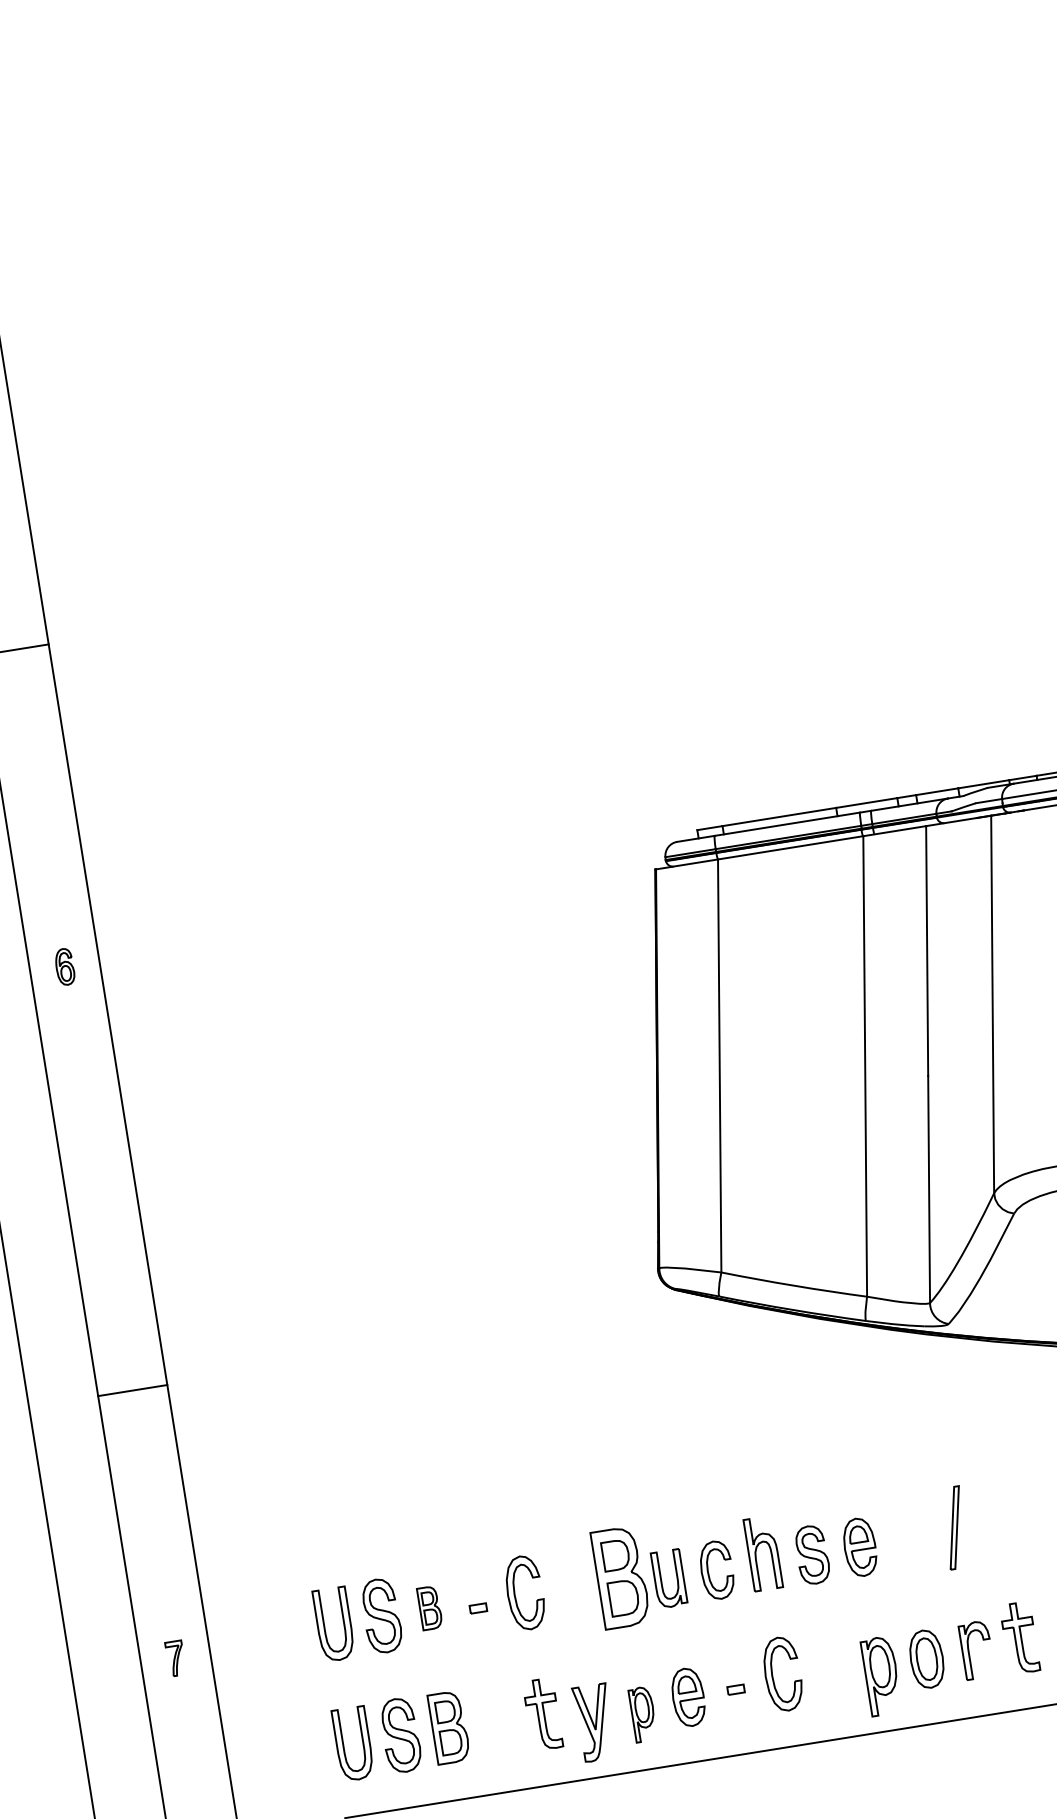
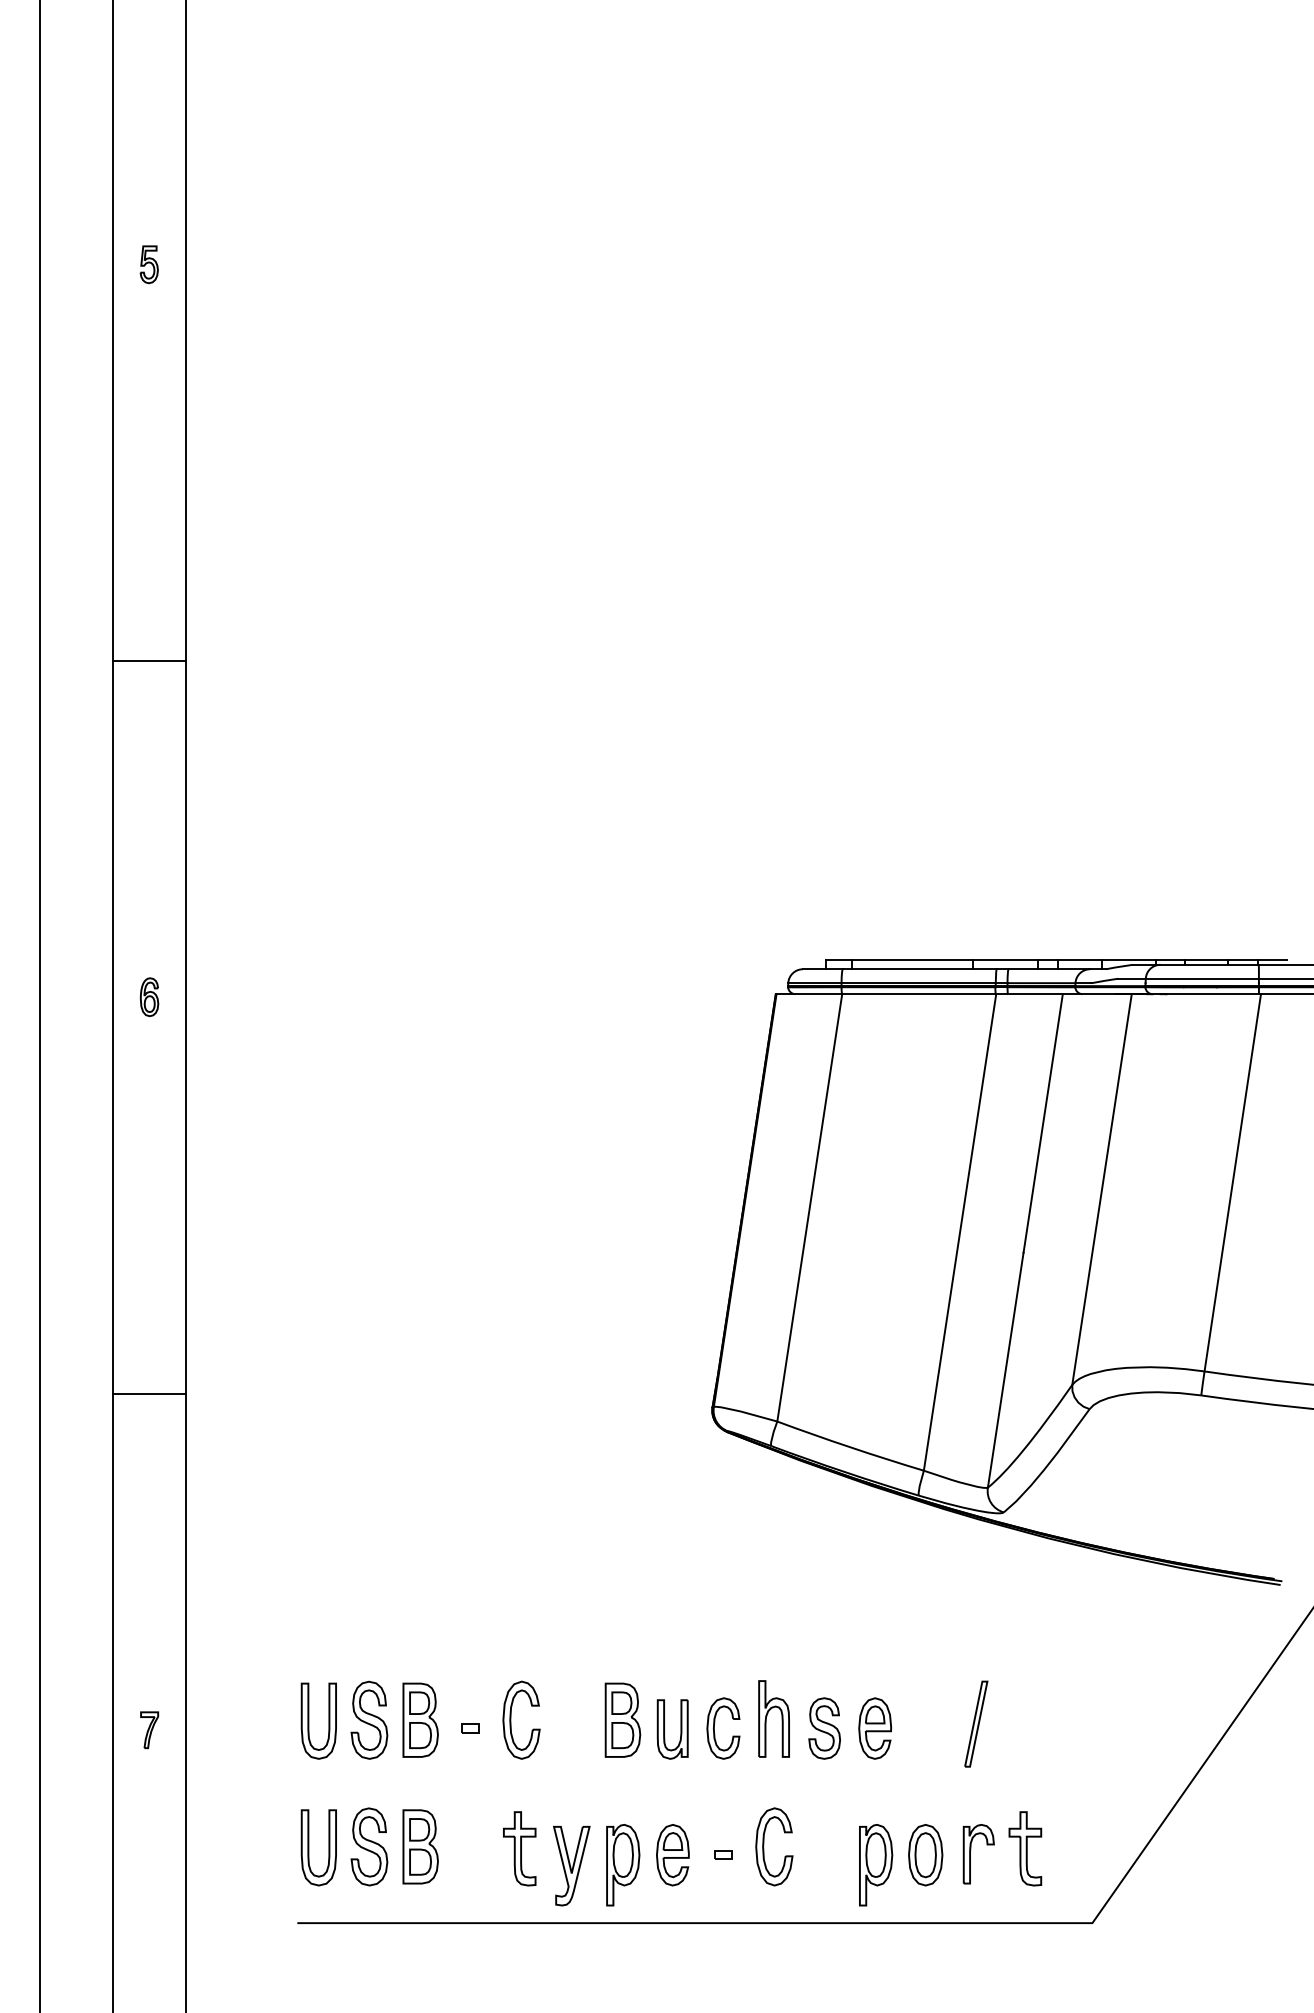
line: (132, 1390) -> (149, 1394), moved
part: (620, 1576) -> (622, 1719), size x0.71
part: (429, 1607) -> (420, 1719), size x1.67
part: (643, 1714) -> (623, 1865), size x1.43

